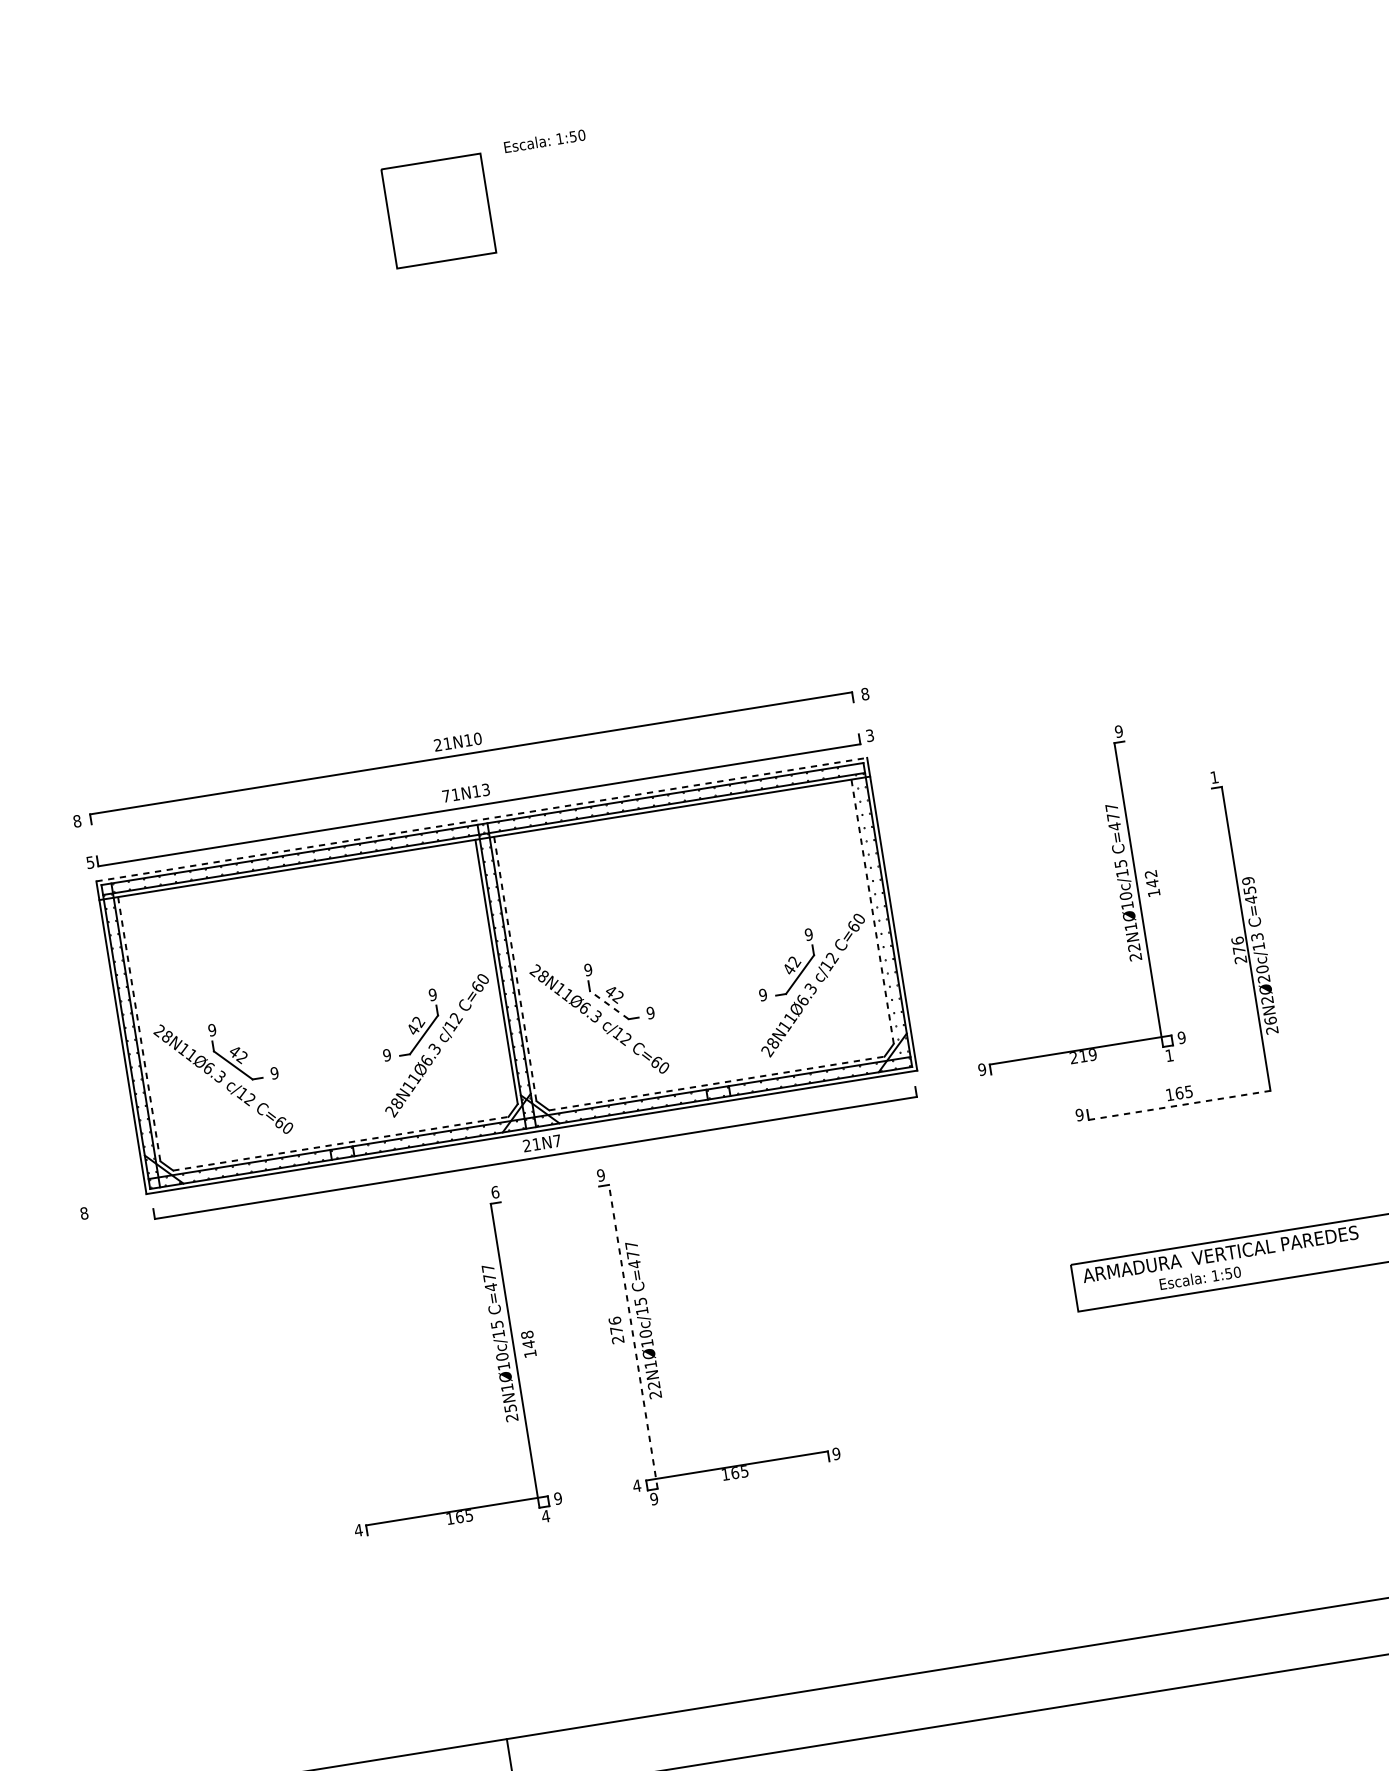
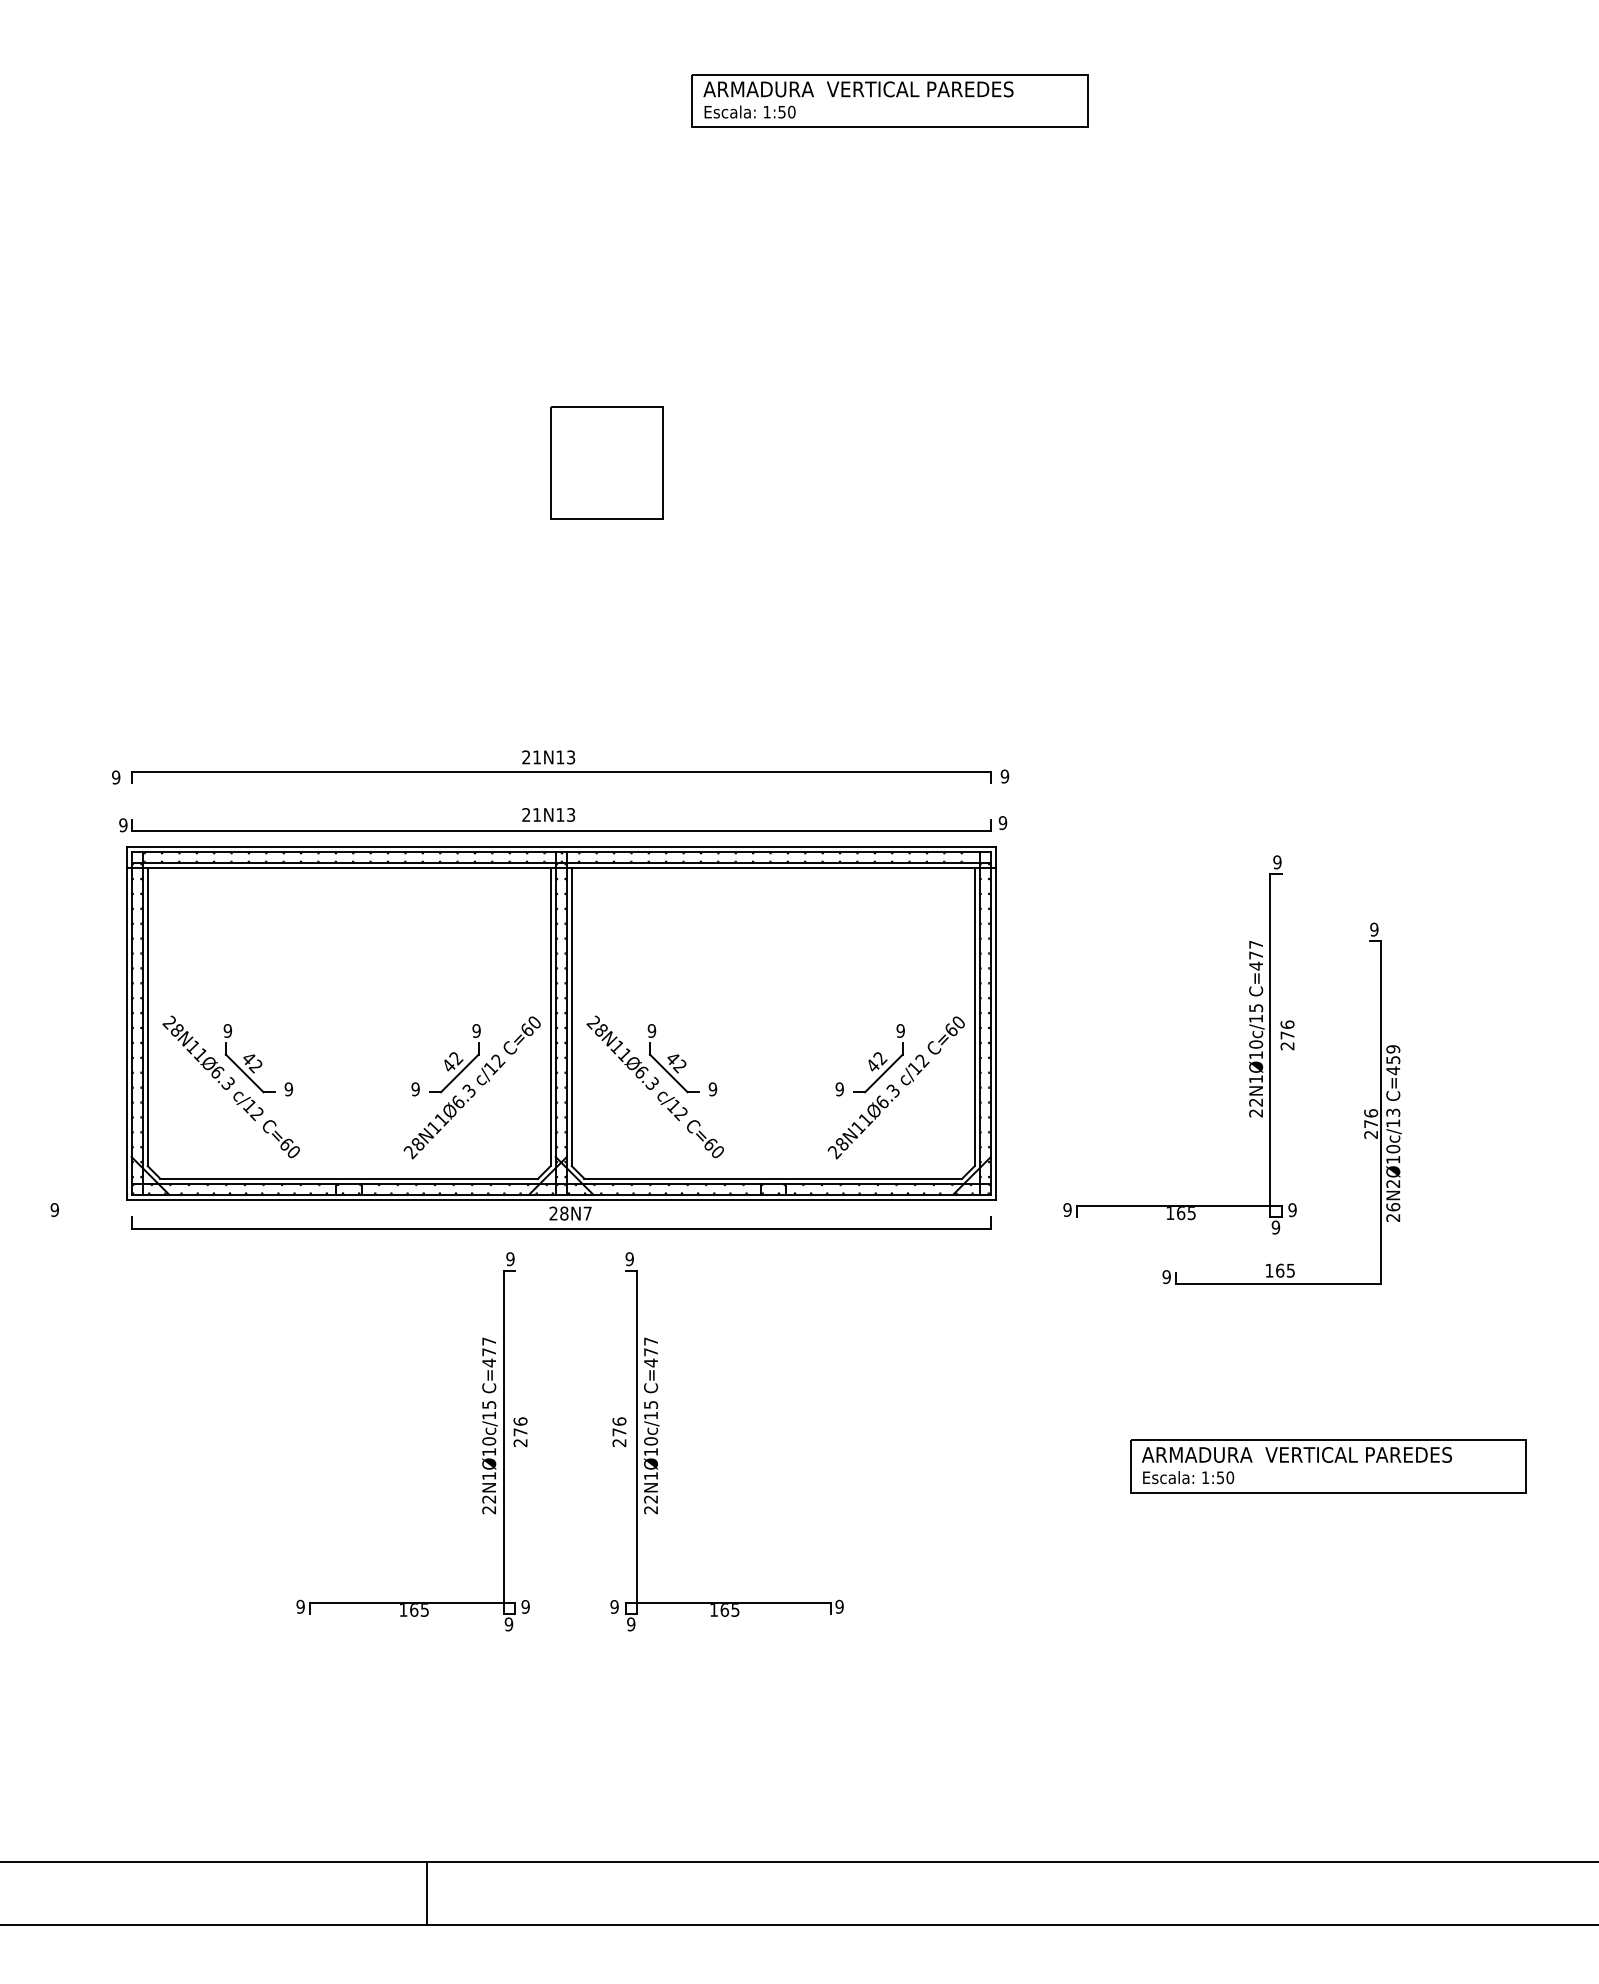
part: (666, 111) -> (889, 100), added
part: (438, 210) -> (606, 462), moved
text: (864, 694) -> (1004, 776), 8 -> 9
text: (869, 735) -> (1002, 822), 3 -> 9
text: (478, 738) -> (571, 757), 21N10 -> 21N13
text: (1214, 777) -> (1374, 929), 1 -> 9
text: (446, 795) -> (526, 814), 71N13 -> 21N13
line: (481, 819) -> (561, 846), dashed -> solid
text: (77, 821) -> (116, 777), 8 -> 9
text: (90, 861) -> (123, 824), 5 -> 9
text: (1152, 883) -> (1287, 1035), 142 -> 276
line: (872, 911) -> (974, 1016), dashed -> solid
line: (877, 915) -> (979, 1022), added
line: (515, 969) -> (571, 1017), dashed -> solid
text: (1264, 978) -> (1393, 1159), 26N2Ø20c/13 -> 26N2Ø10c/13
line: (609, 1005) -> (668, 1073), dashed -> solid
line: (139, 1029) -> (147, 1017), dashed -> solid
text: (1169, 1055) -> (1275, 1227), 1 -> 9
text: (1082, 1056) -> (1180, 1213), 219 -> 165
line: (717, 1083) -> (773, 1178), dashed -> solid
line: (1179, 1105) -> (1278, 1284), dashed -> solid
line: (341, 1143) -> (349, 1178), dashed -> solid
text: (536, 1144) -> (564, 1213), 21N7 -> 28N7
text: (495, 1192) -> (510, 1259), 6 -> 9
text: (83, 1213) -> (54, 1209), 8 -> 9
text: (1200, 1277) -> (1188, 1477), moved
line: (632, 1336) -> (636, 1441), dashed -> solid
text: (528, 1344) -> (520, 1432), 148 -> 276
text: (510, 1408) -> (489, 1499), 25N1Ø10c/15 -> 22N1Ø10c/15
text: (636, 1485) -> (614, 1606), 4 -> 9
text: (545, 1516) -> (508, 1624), 4 -> 9
text: (358, 1530) -> (300, 1606), 4 -> 9

